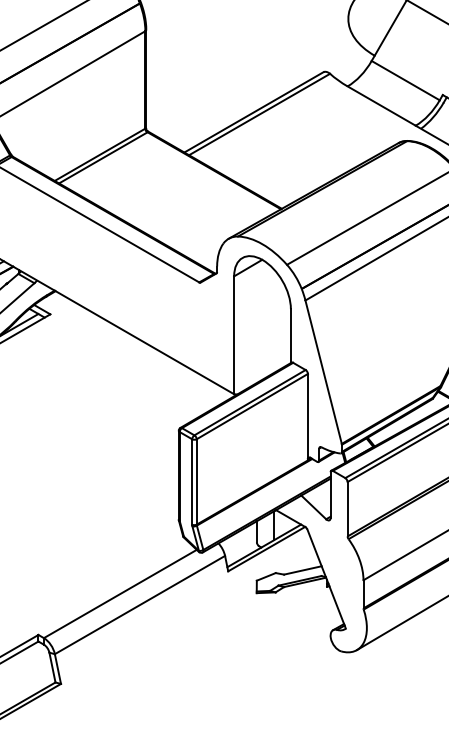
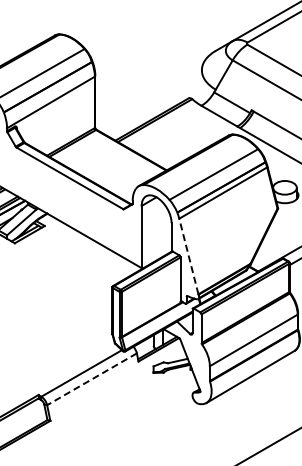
line: (322, 372) -> (188, 256), solid -> dashed
line: (140, 605) -> (92, 379), solid -> dashed

